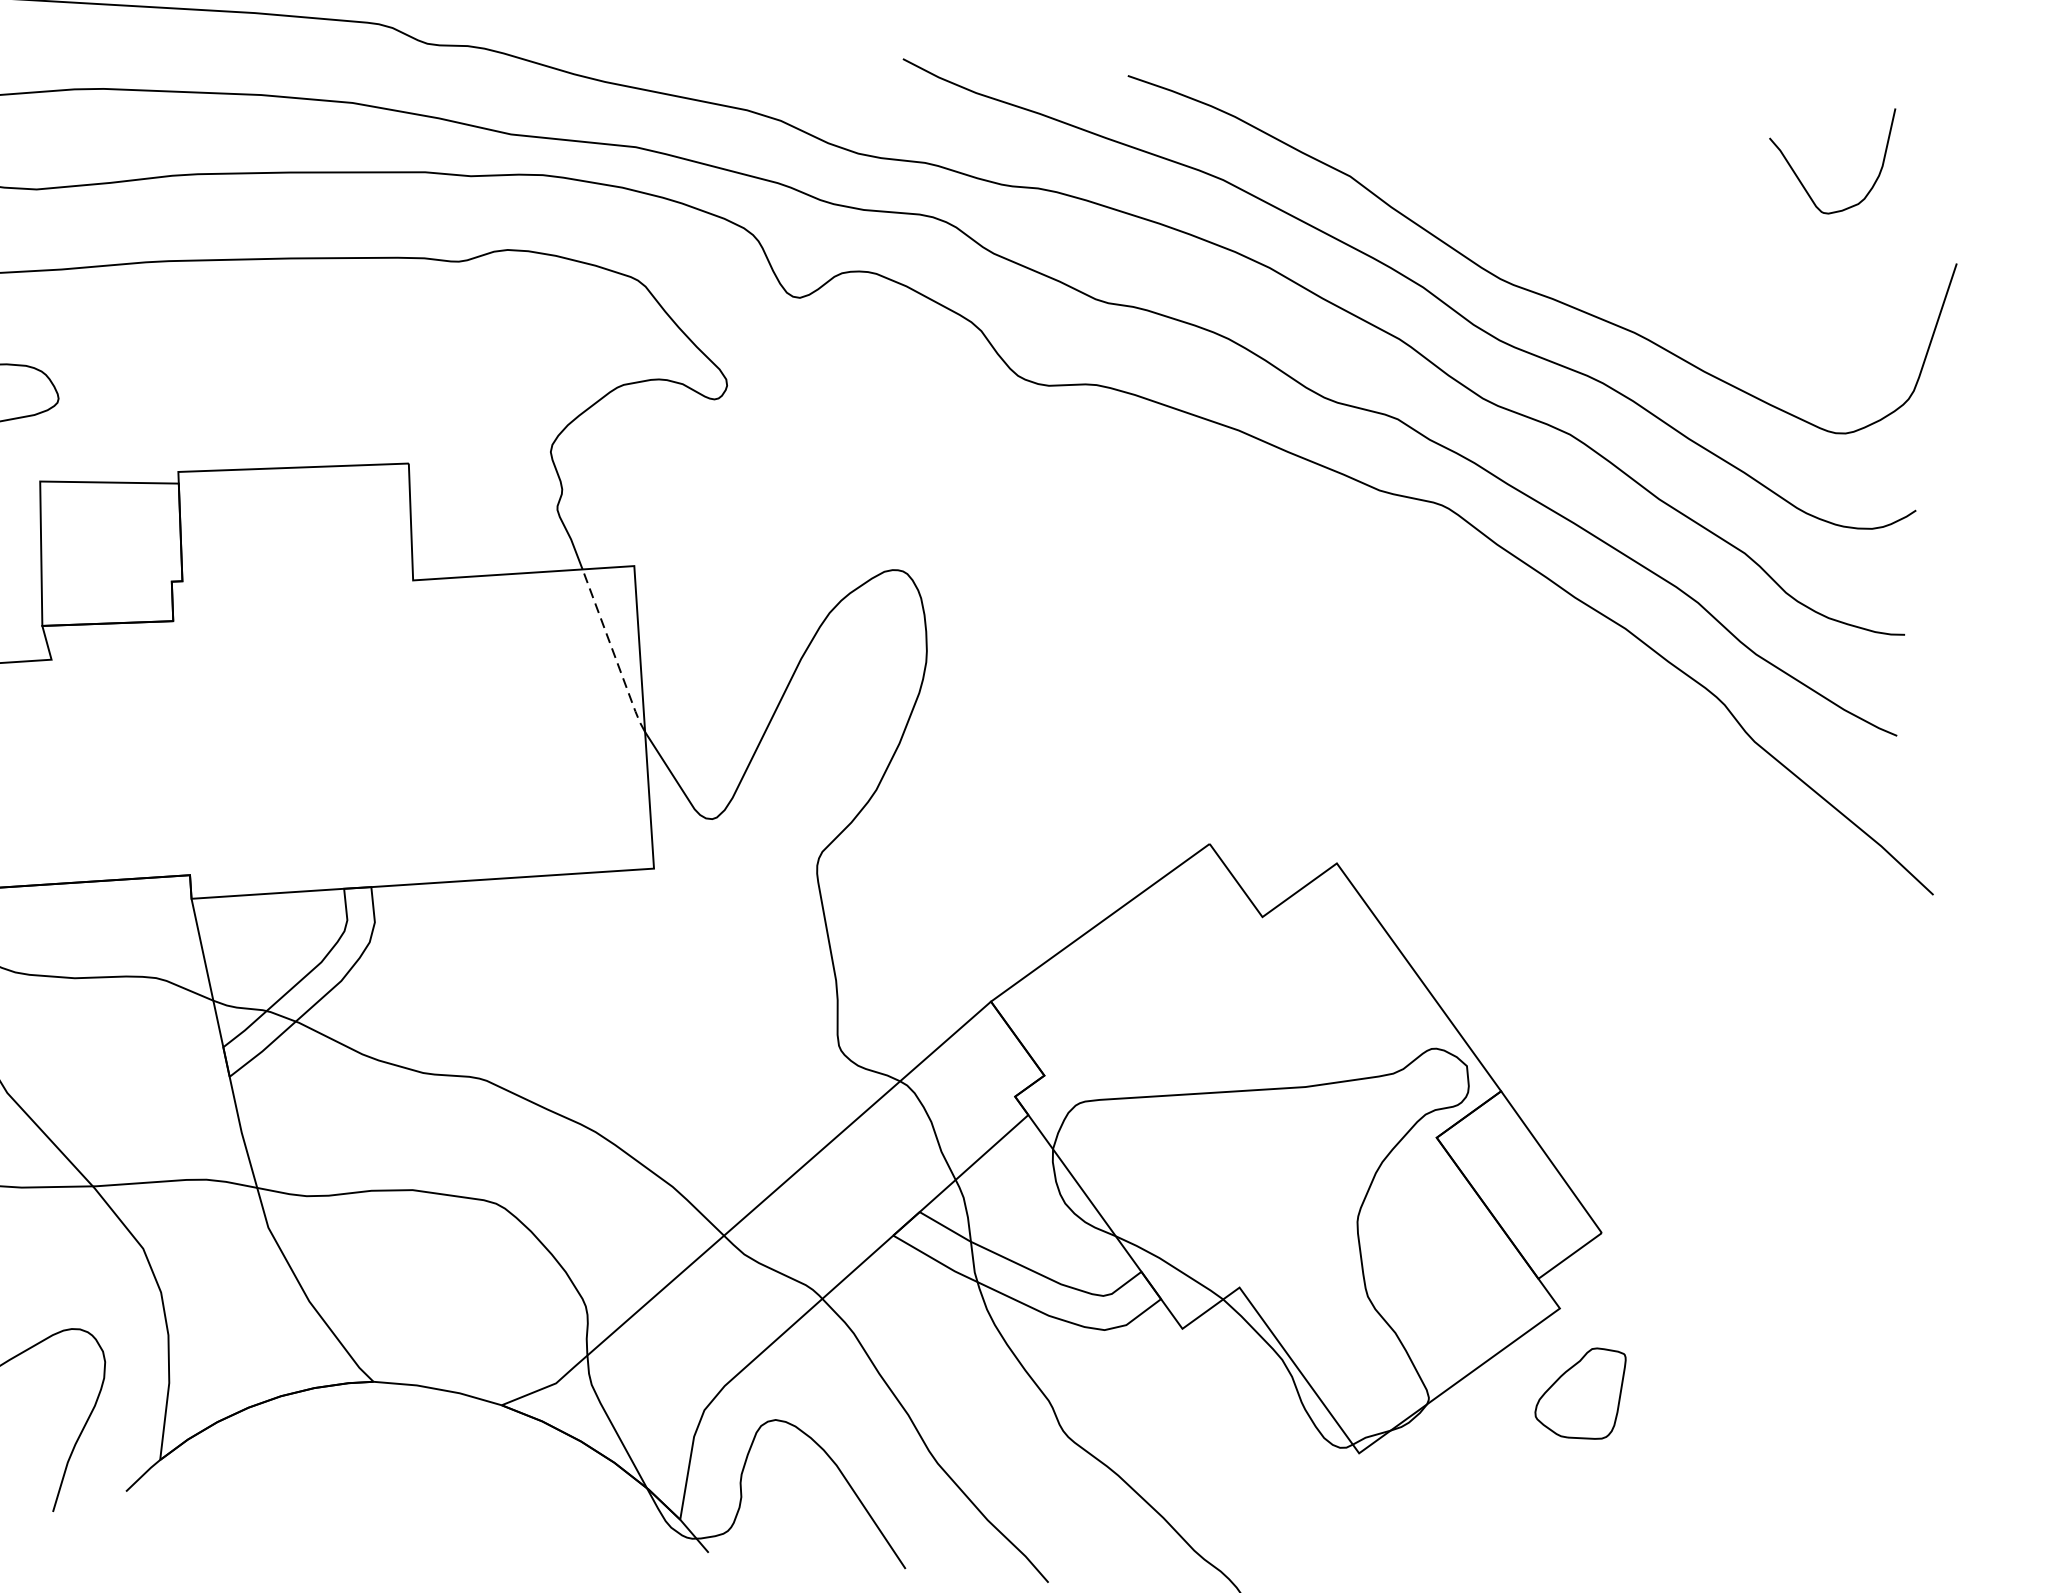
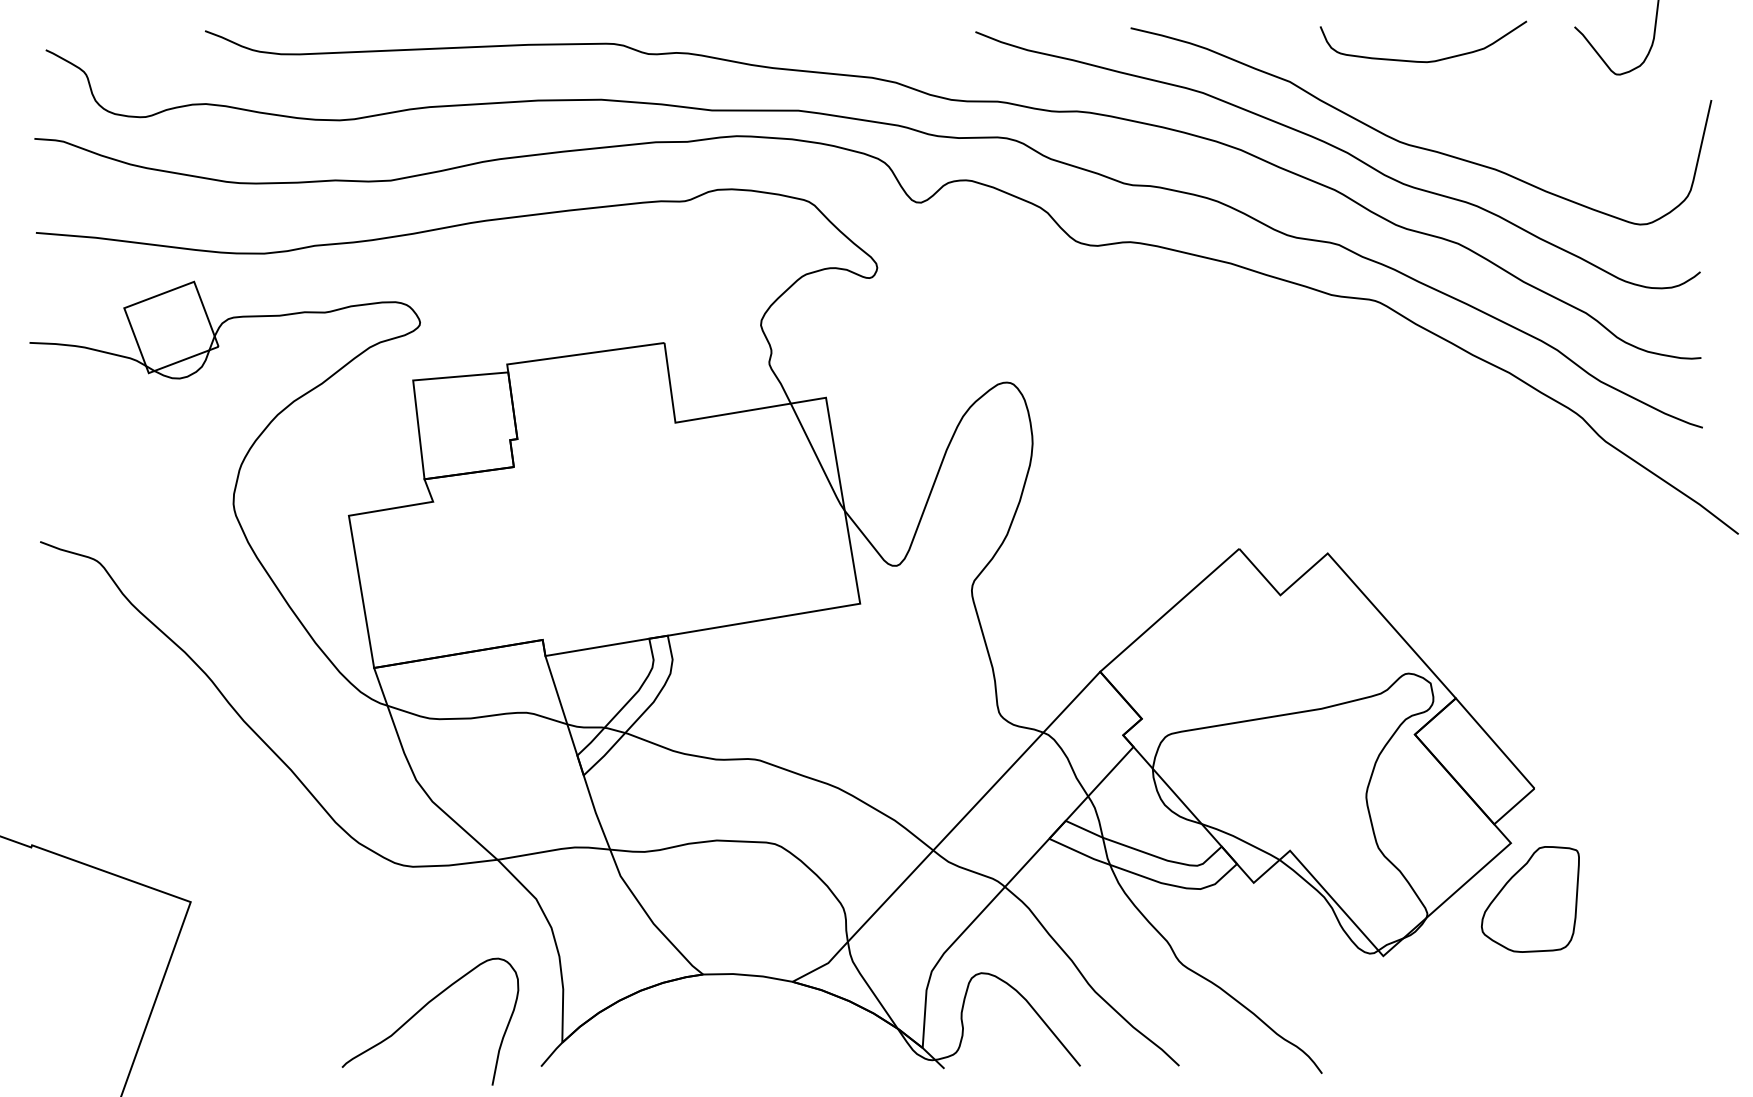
curve: (1546, 166) -> (1423, 61), added
line: (613, 652) -> (817, 458), dashed -> solid
part: (1579, 1392) -> (1530, 899), size x1.67

